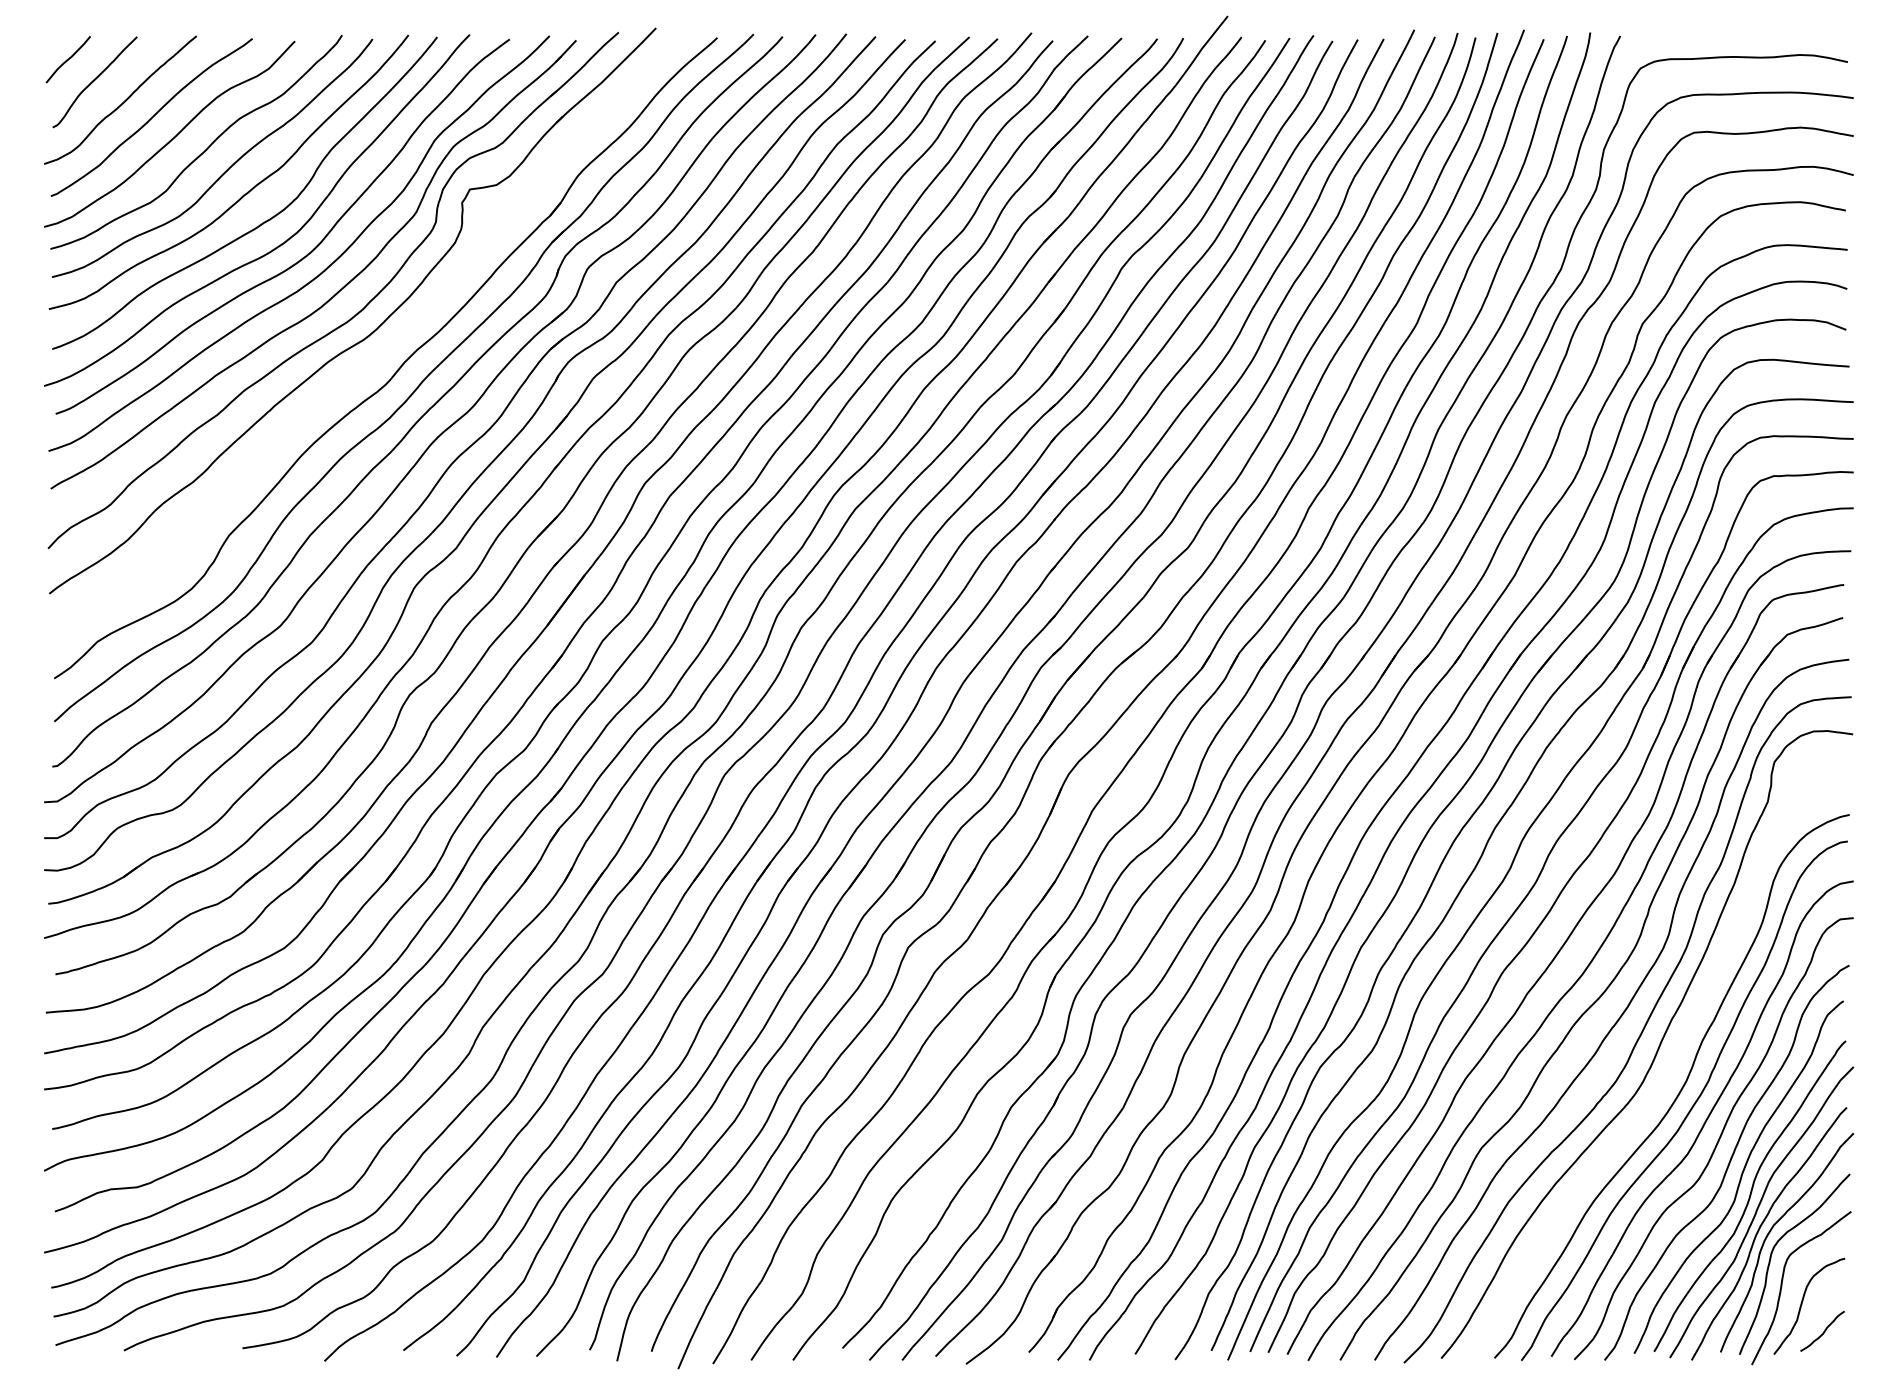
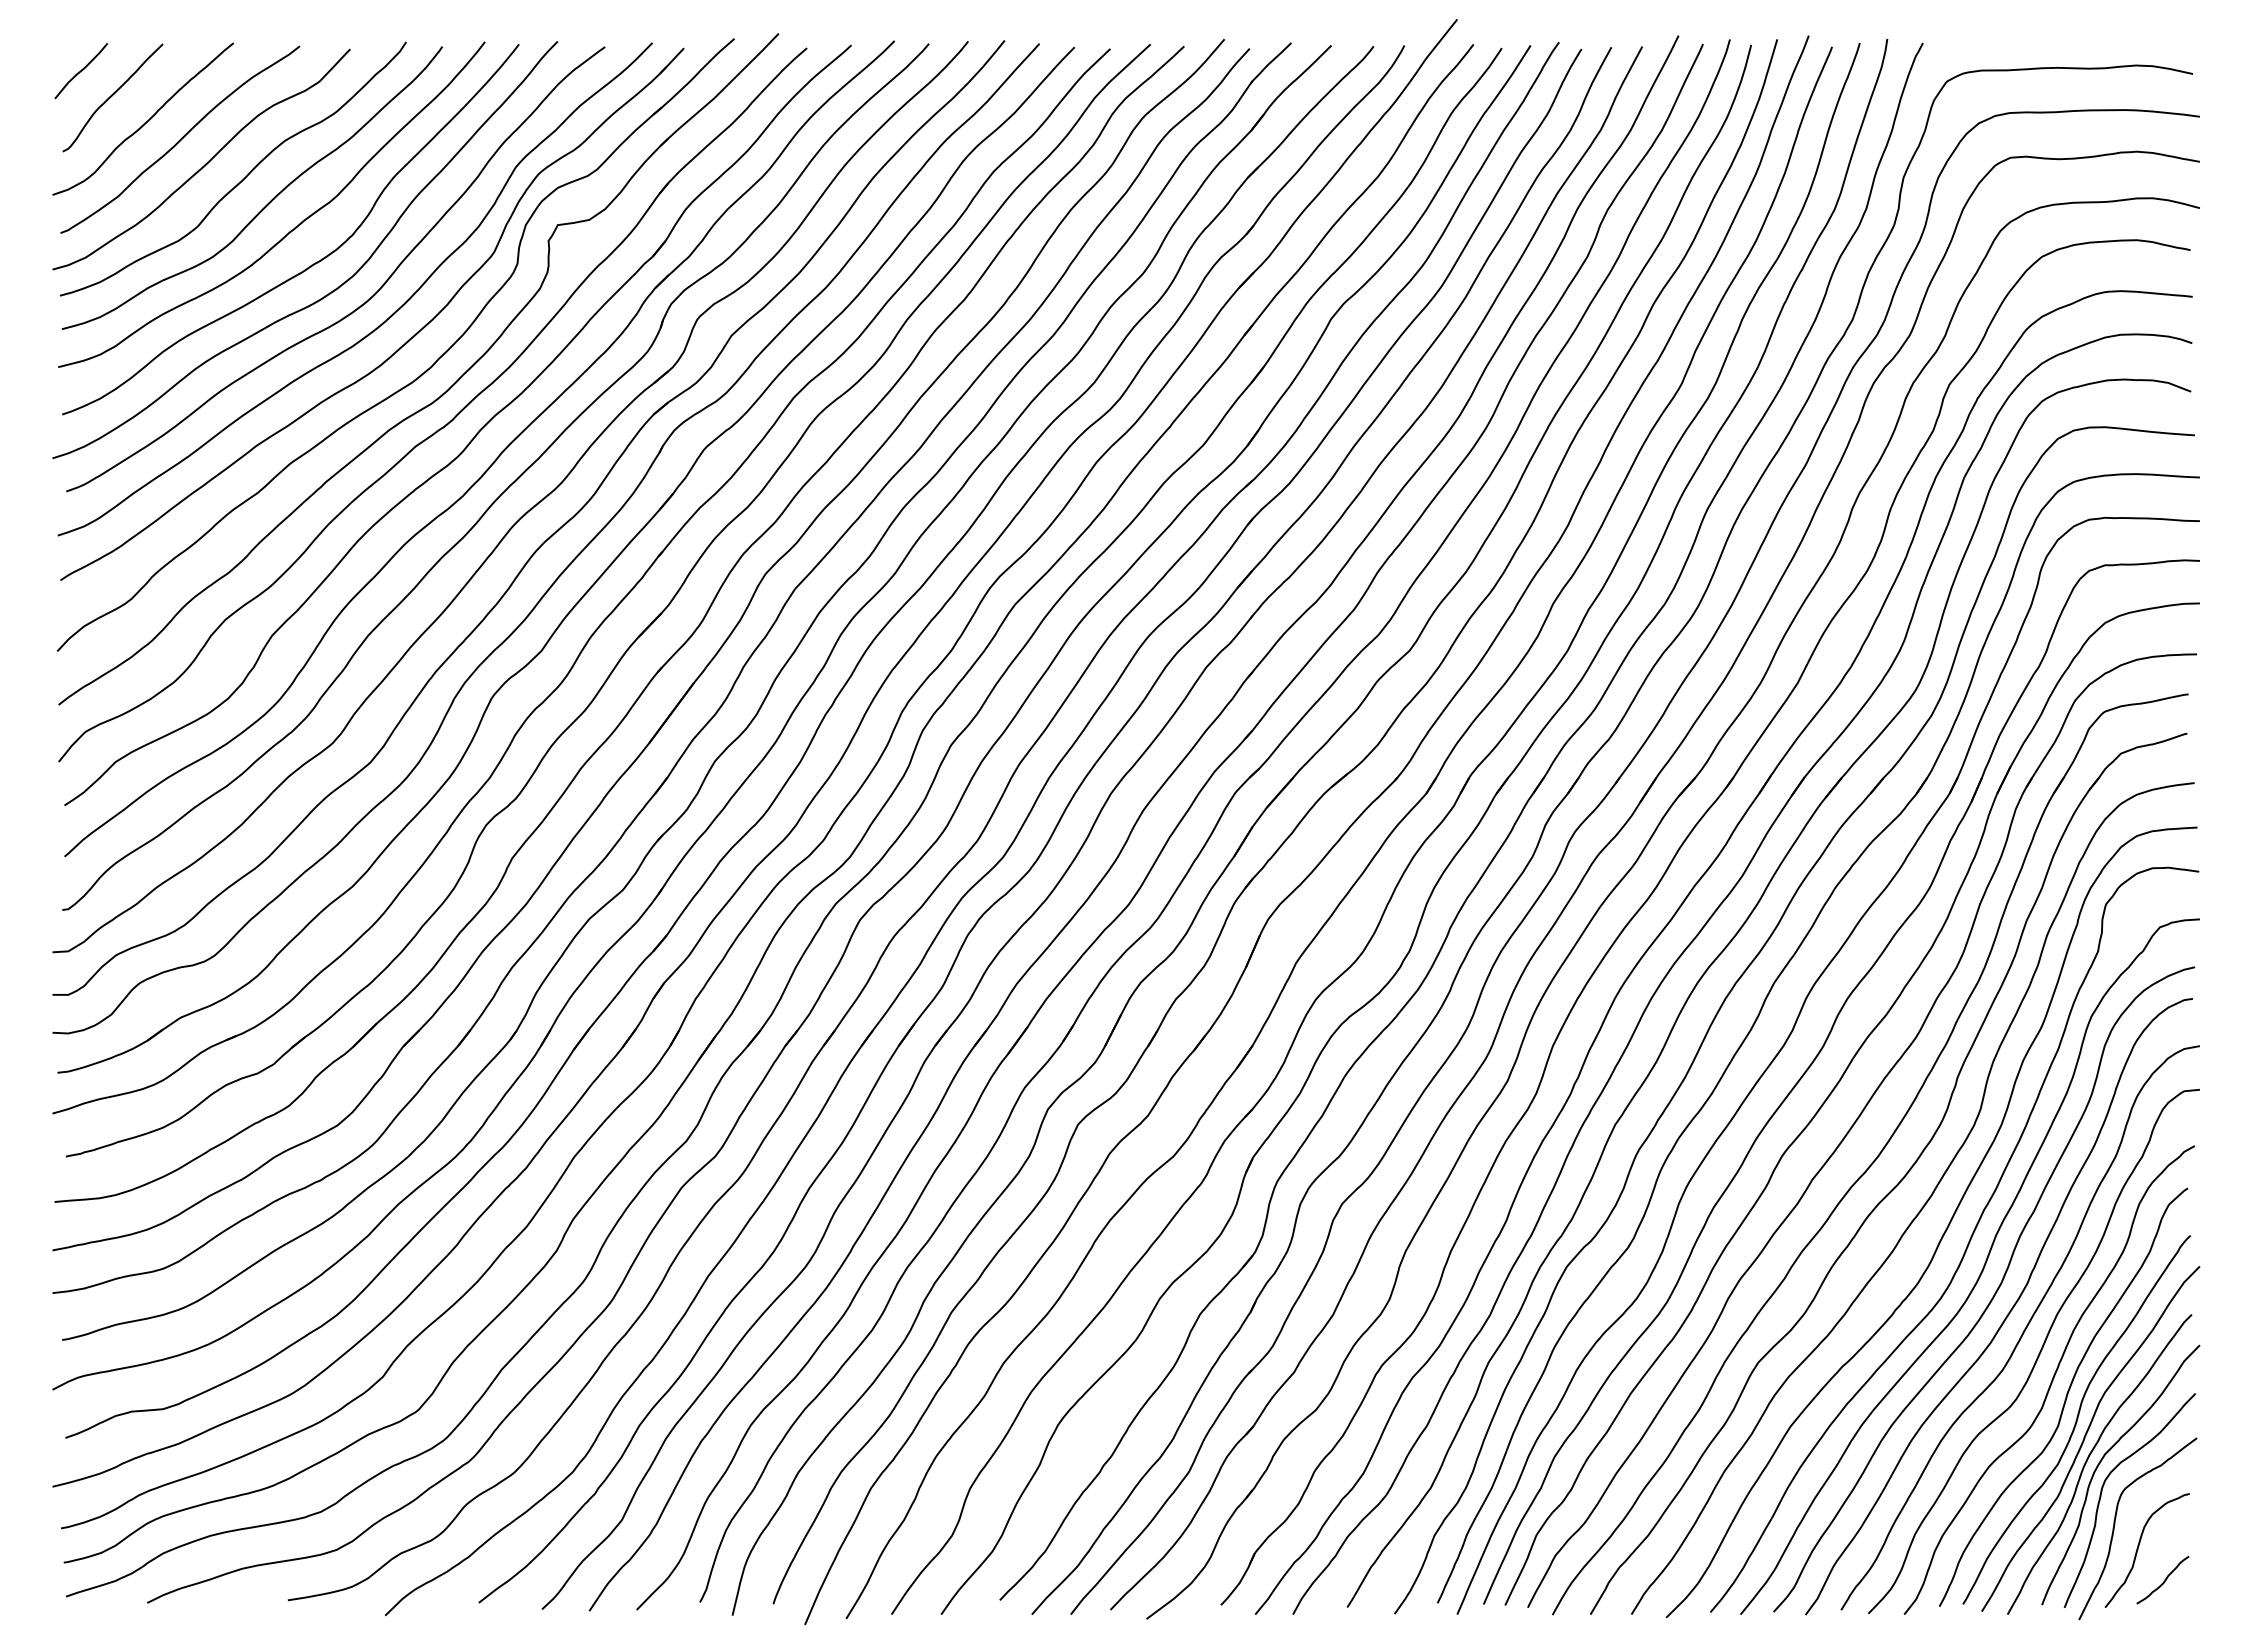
part: (376, 355) -> (447, 422), added
curve: (1668, 1072) -> (1980, 1272), added

